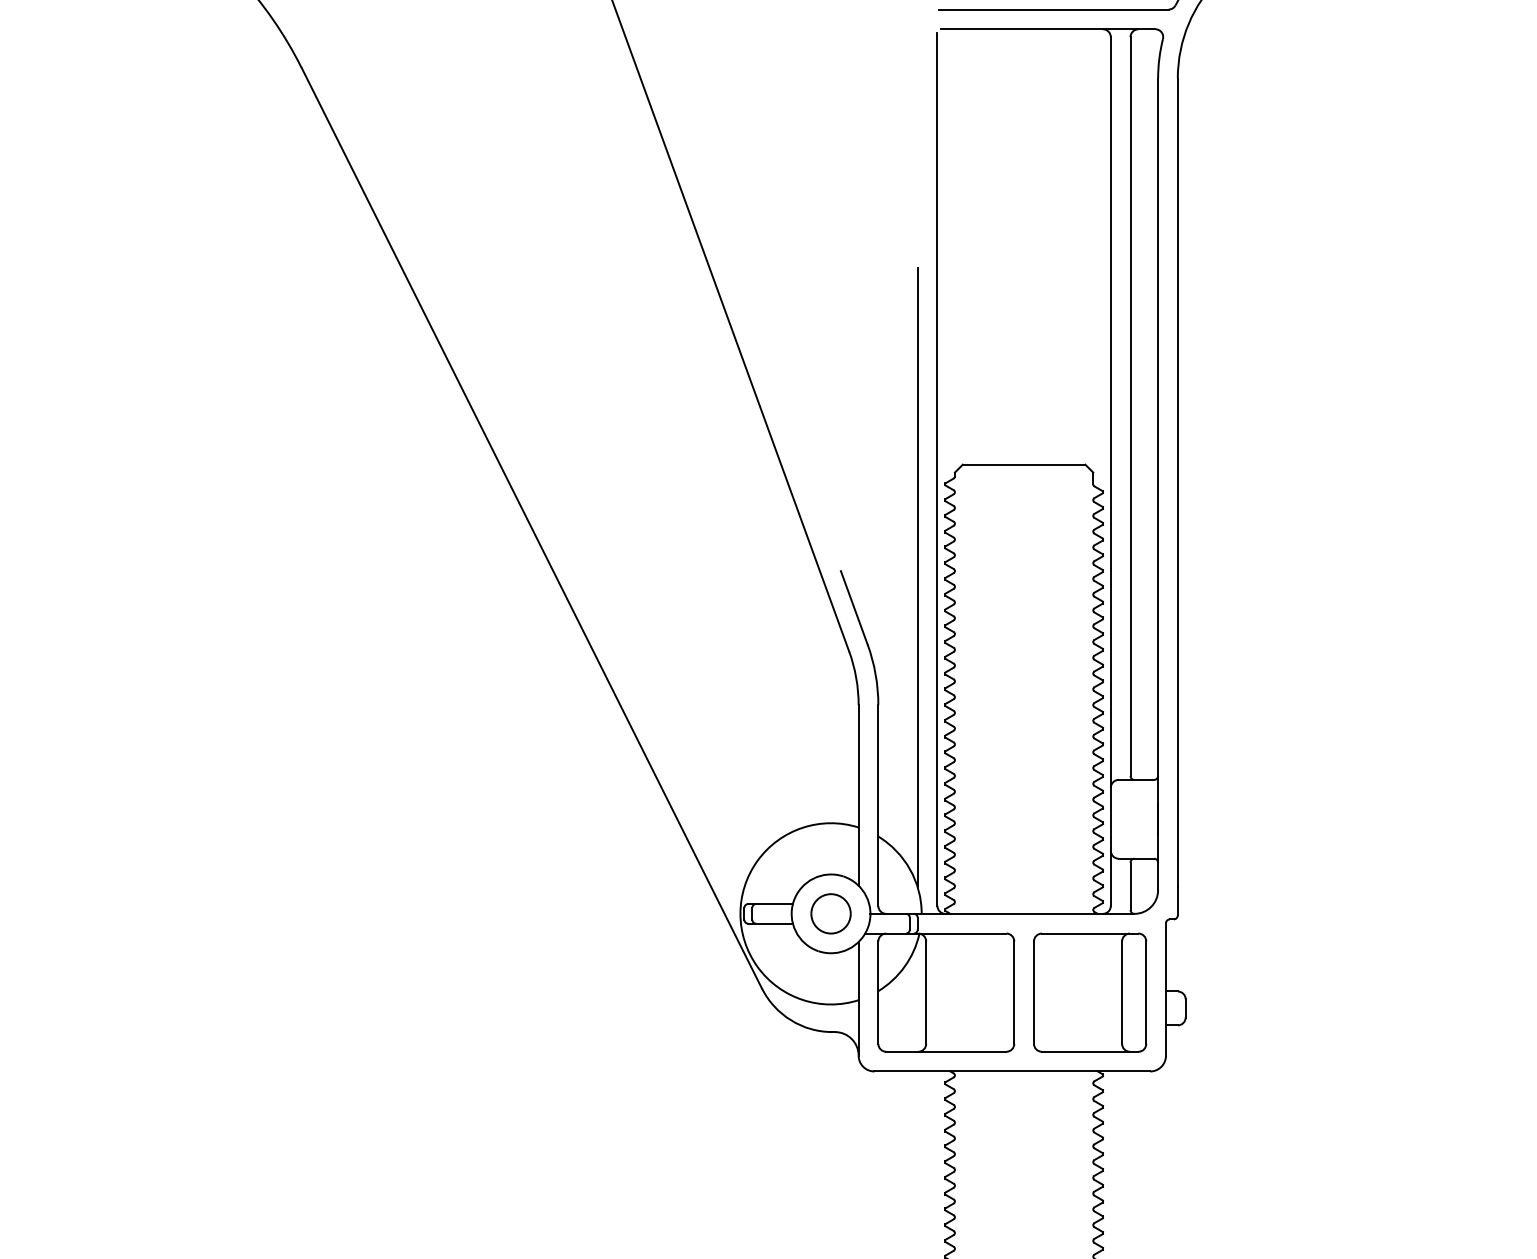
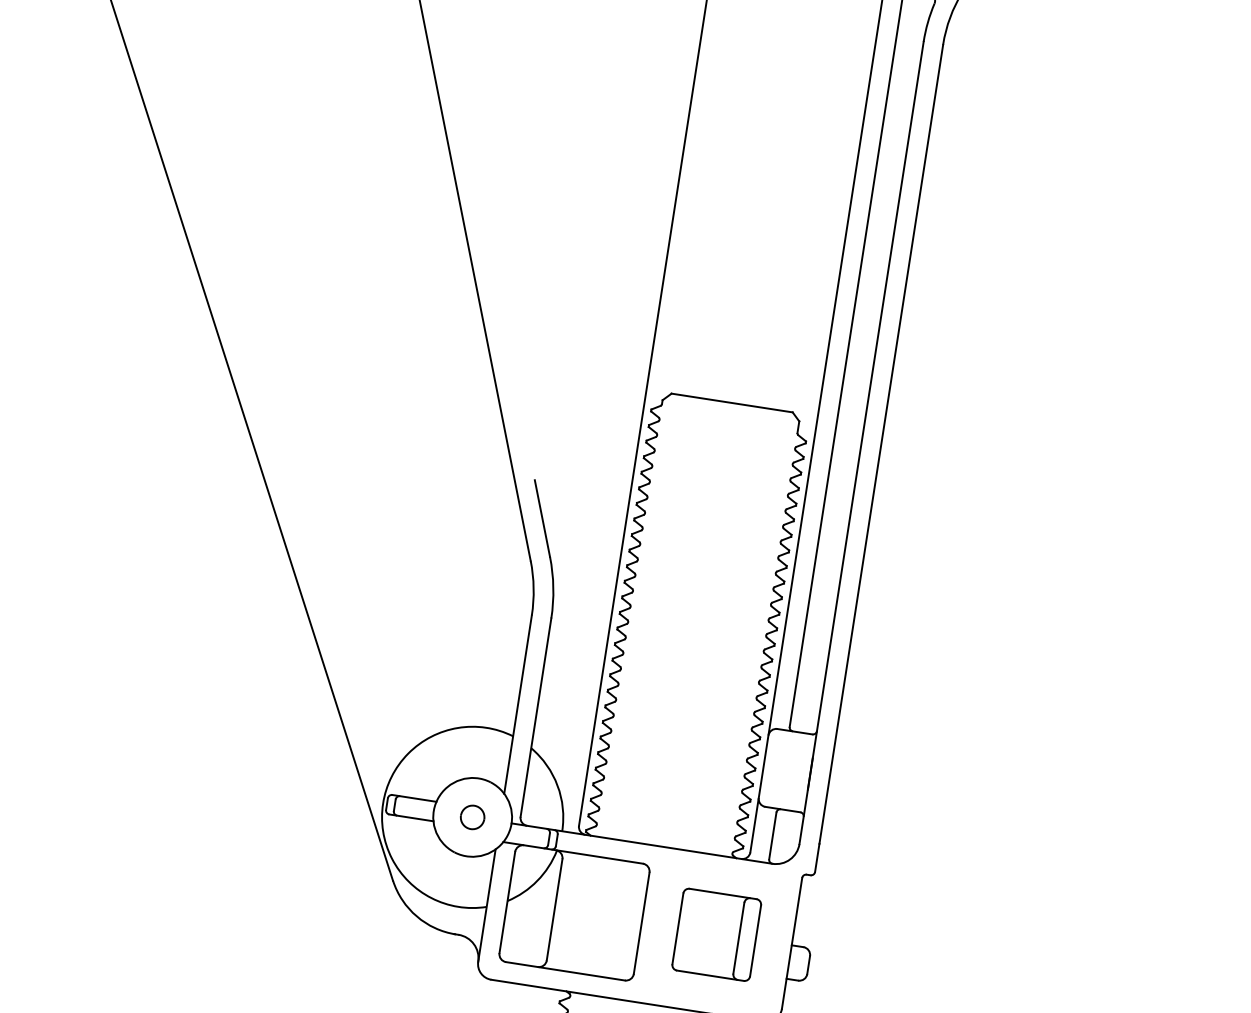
line: (917, 577) -> (609, 498), removed
part: (830, 913) -> (472, 816), size x0.6
part: (1090, 992) -> (717, 934), size x0.7

